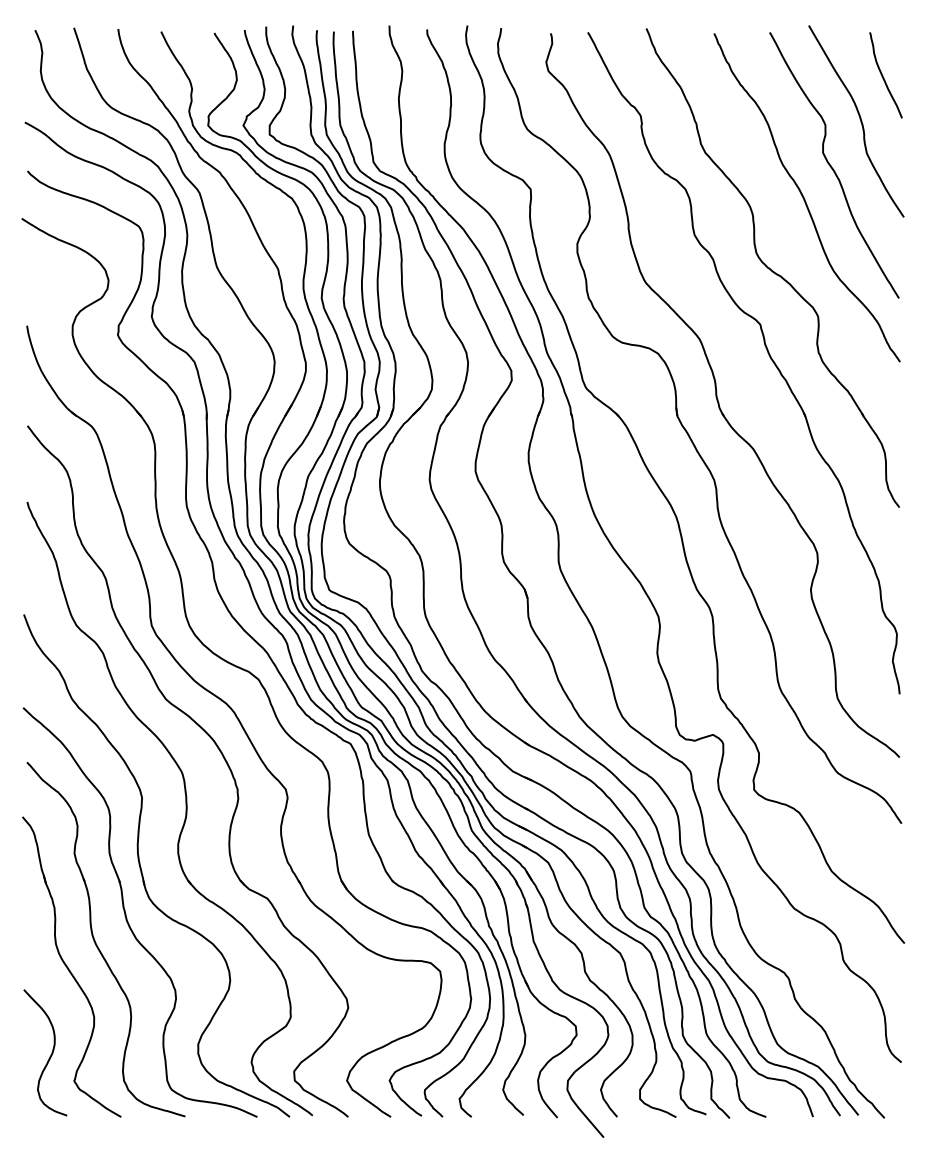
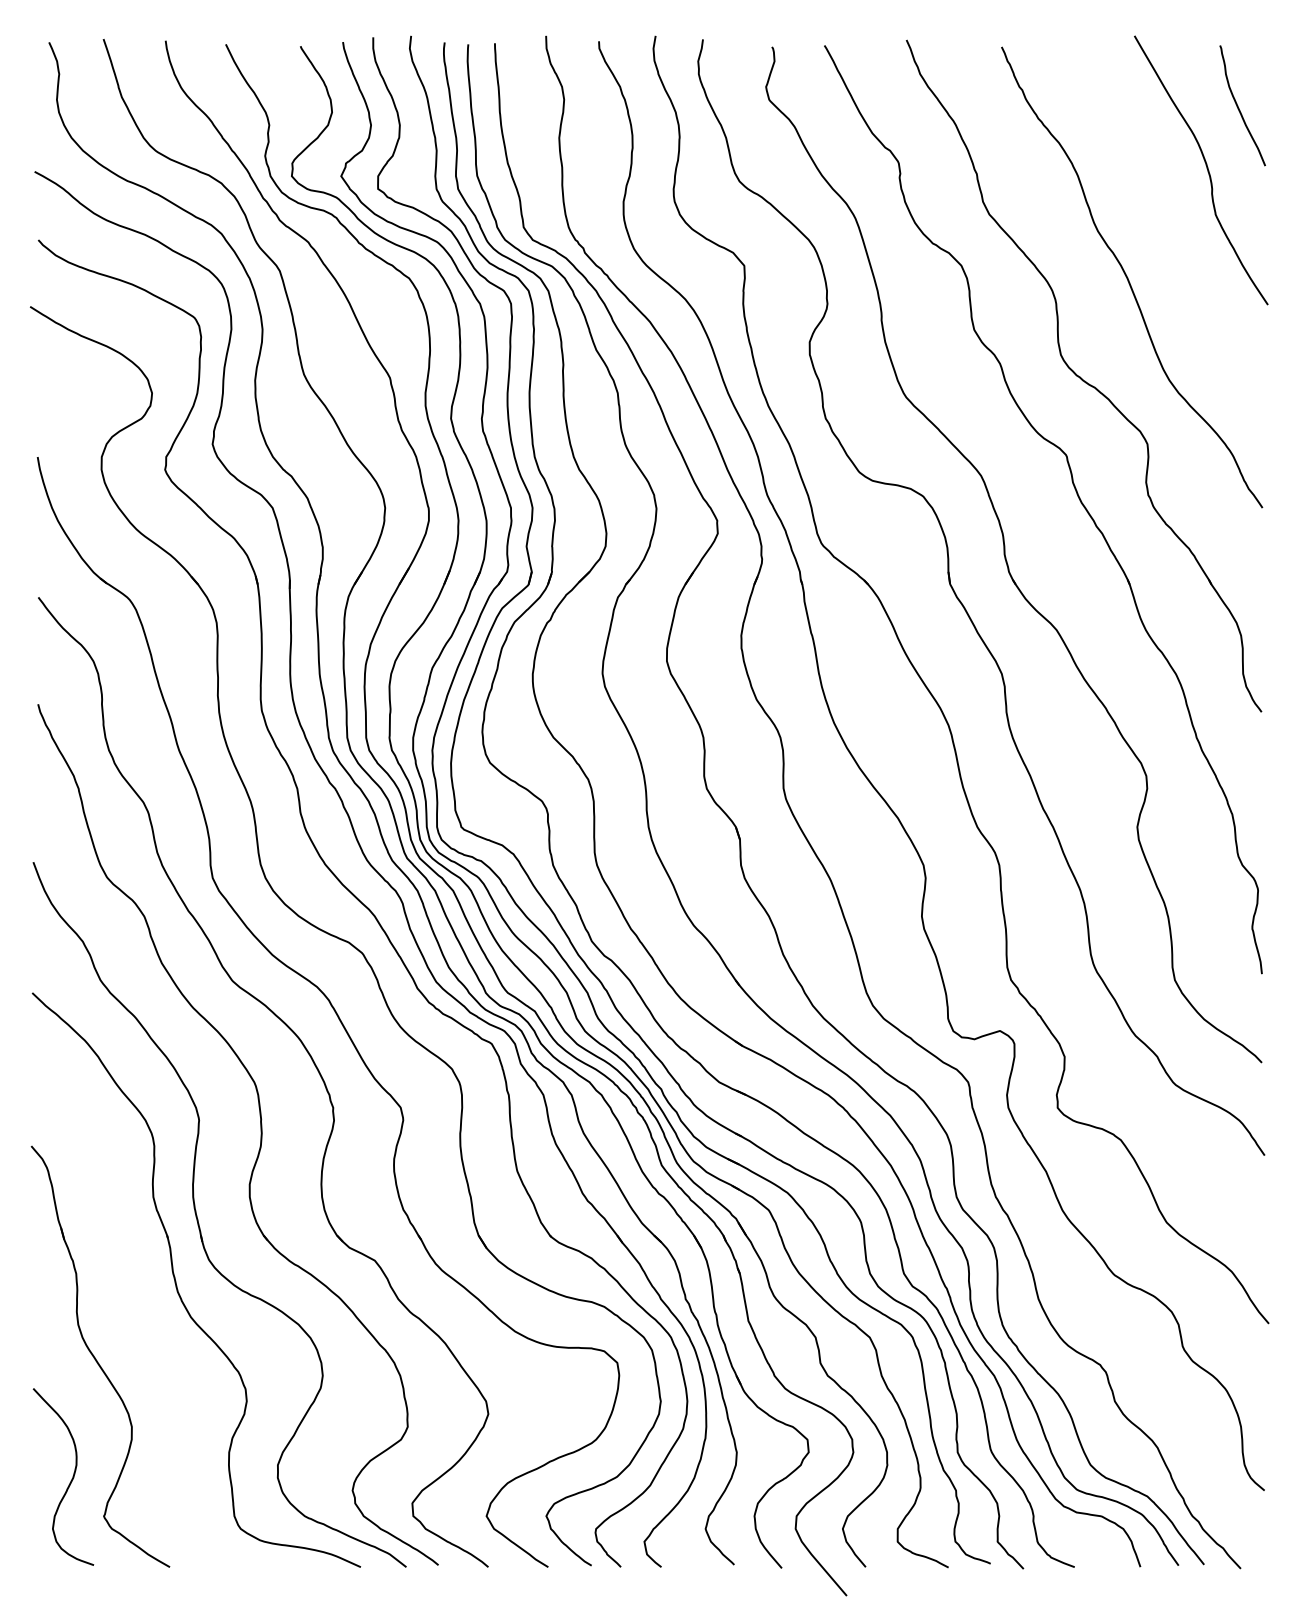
curve: (832, 167) -> (1167, 234), removed
part: (96, 944) -> (135, 1324), removed

